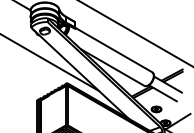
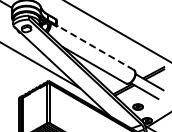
line: (113, 49) -> (95, 47), solid -> dashed

